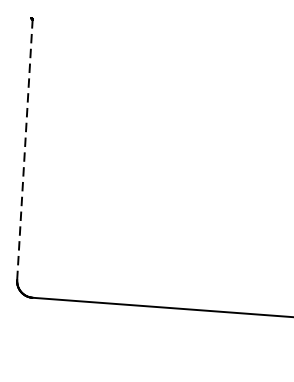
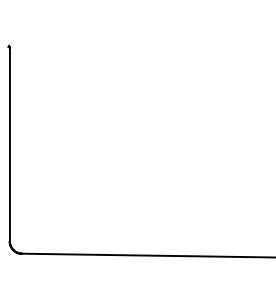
line: (24, 149) -> (9, 144), dashed -> solid

